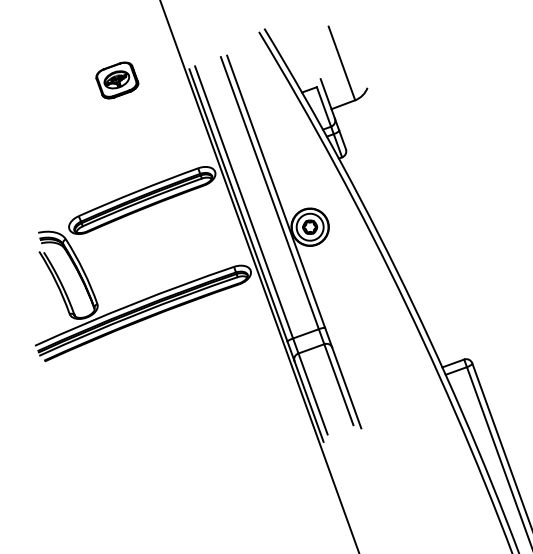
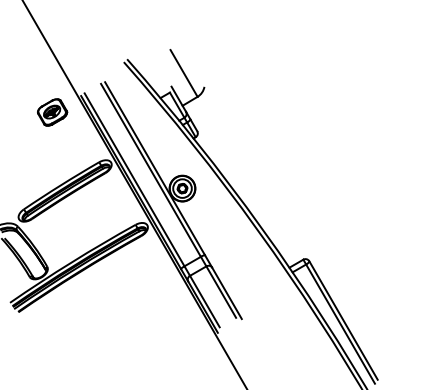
part: (117, 80) -> (52, 112), moved

